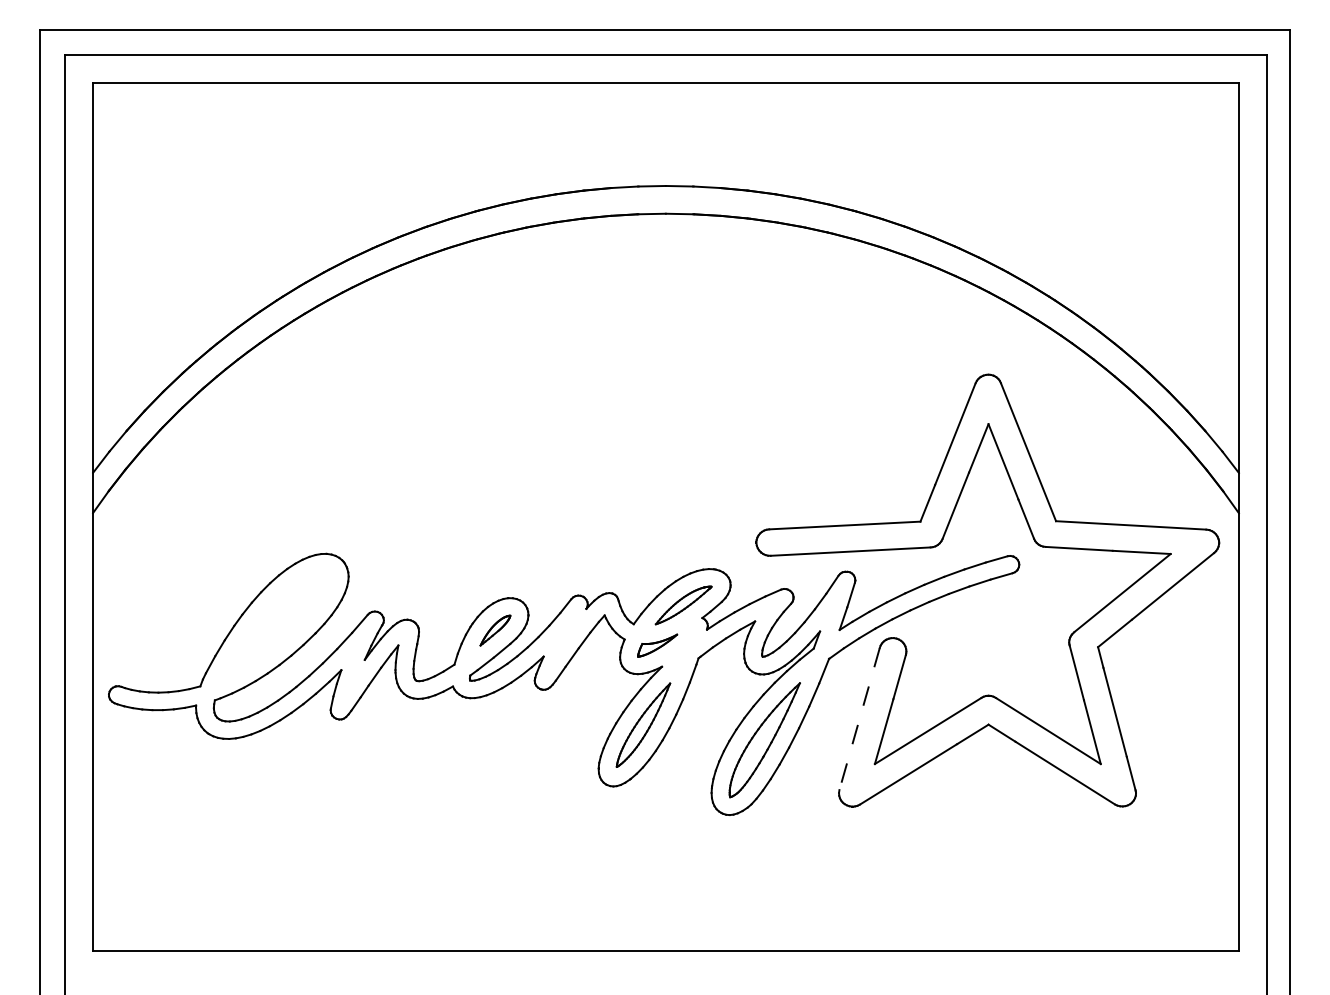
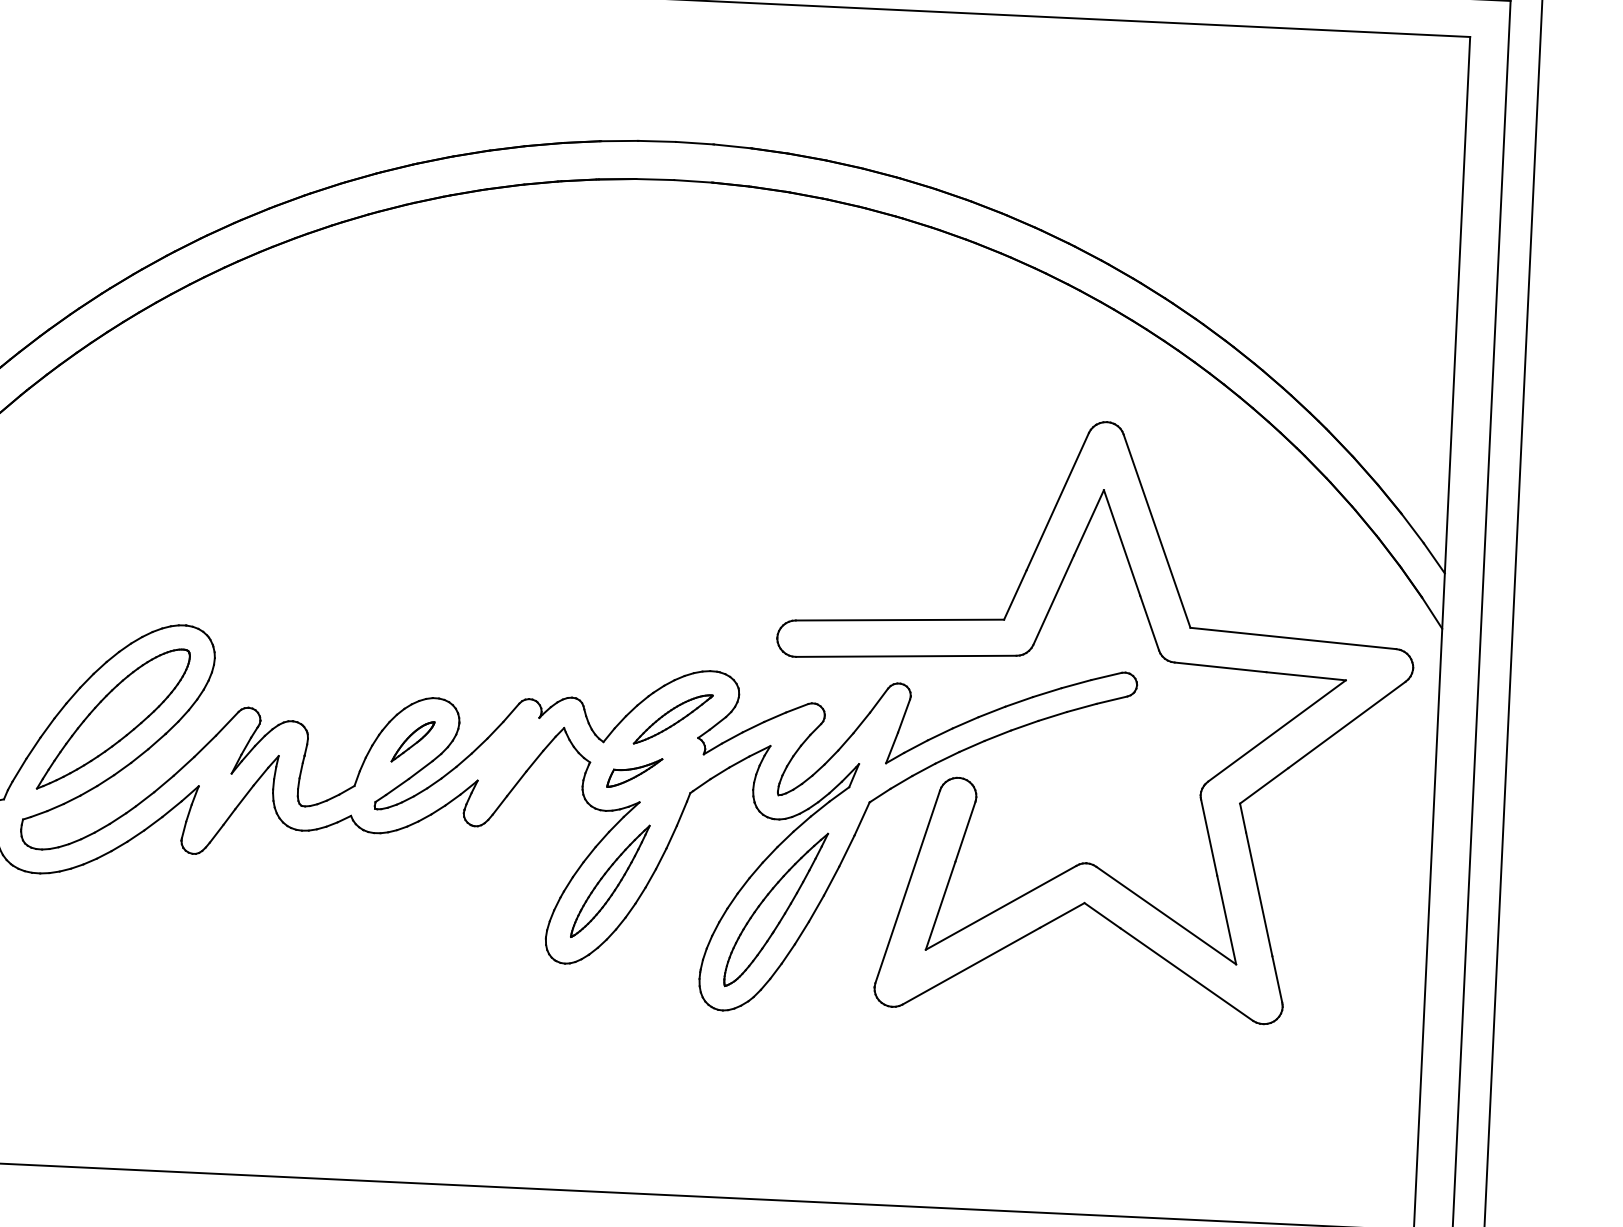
part: (276, 624) -> (112, 719), added
line: (859, 719) -> (907, 887), dashed -> solid

